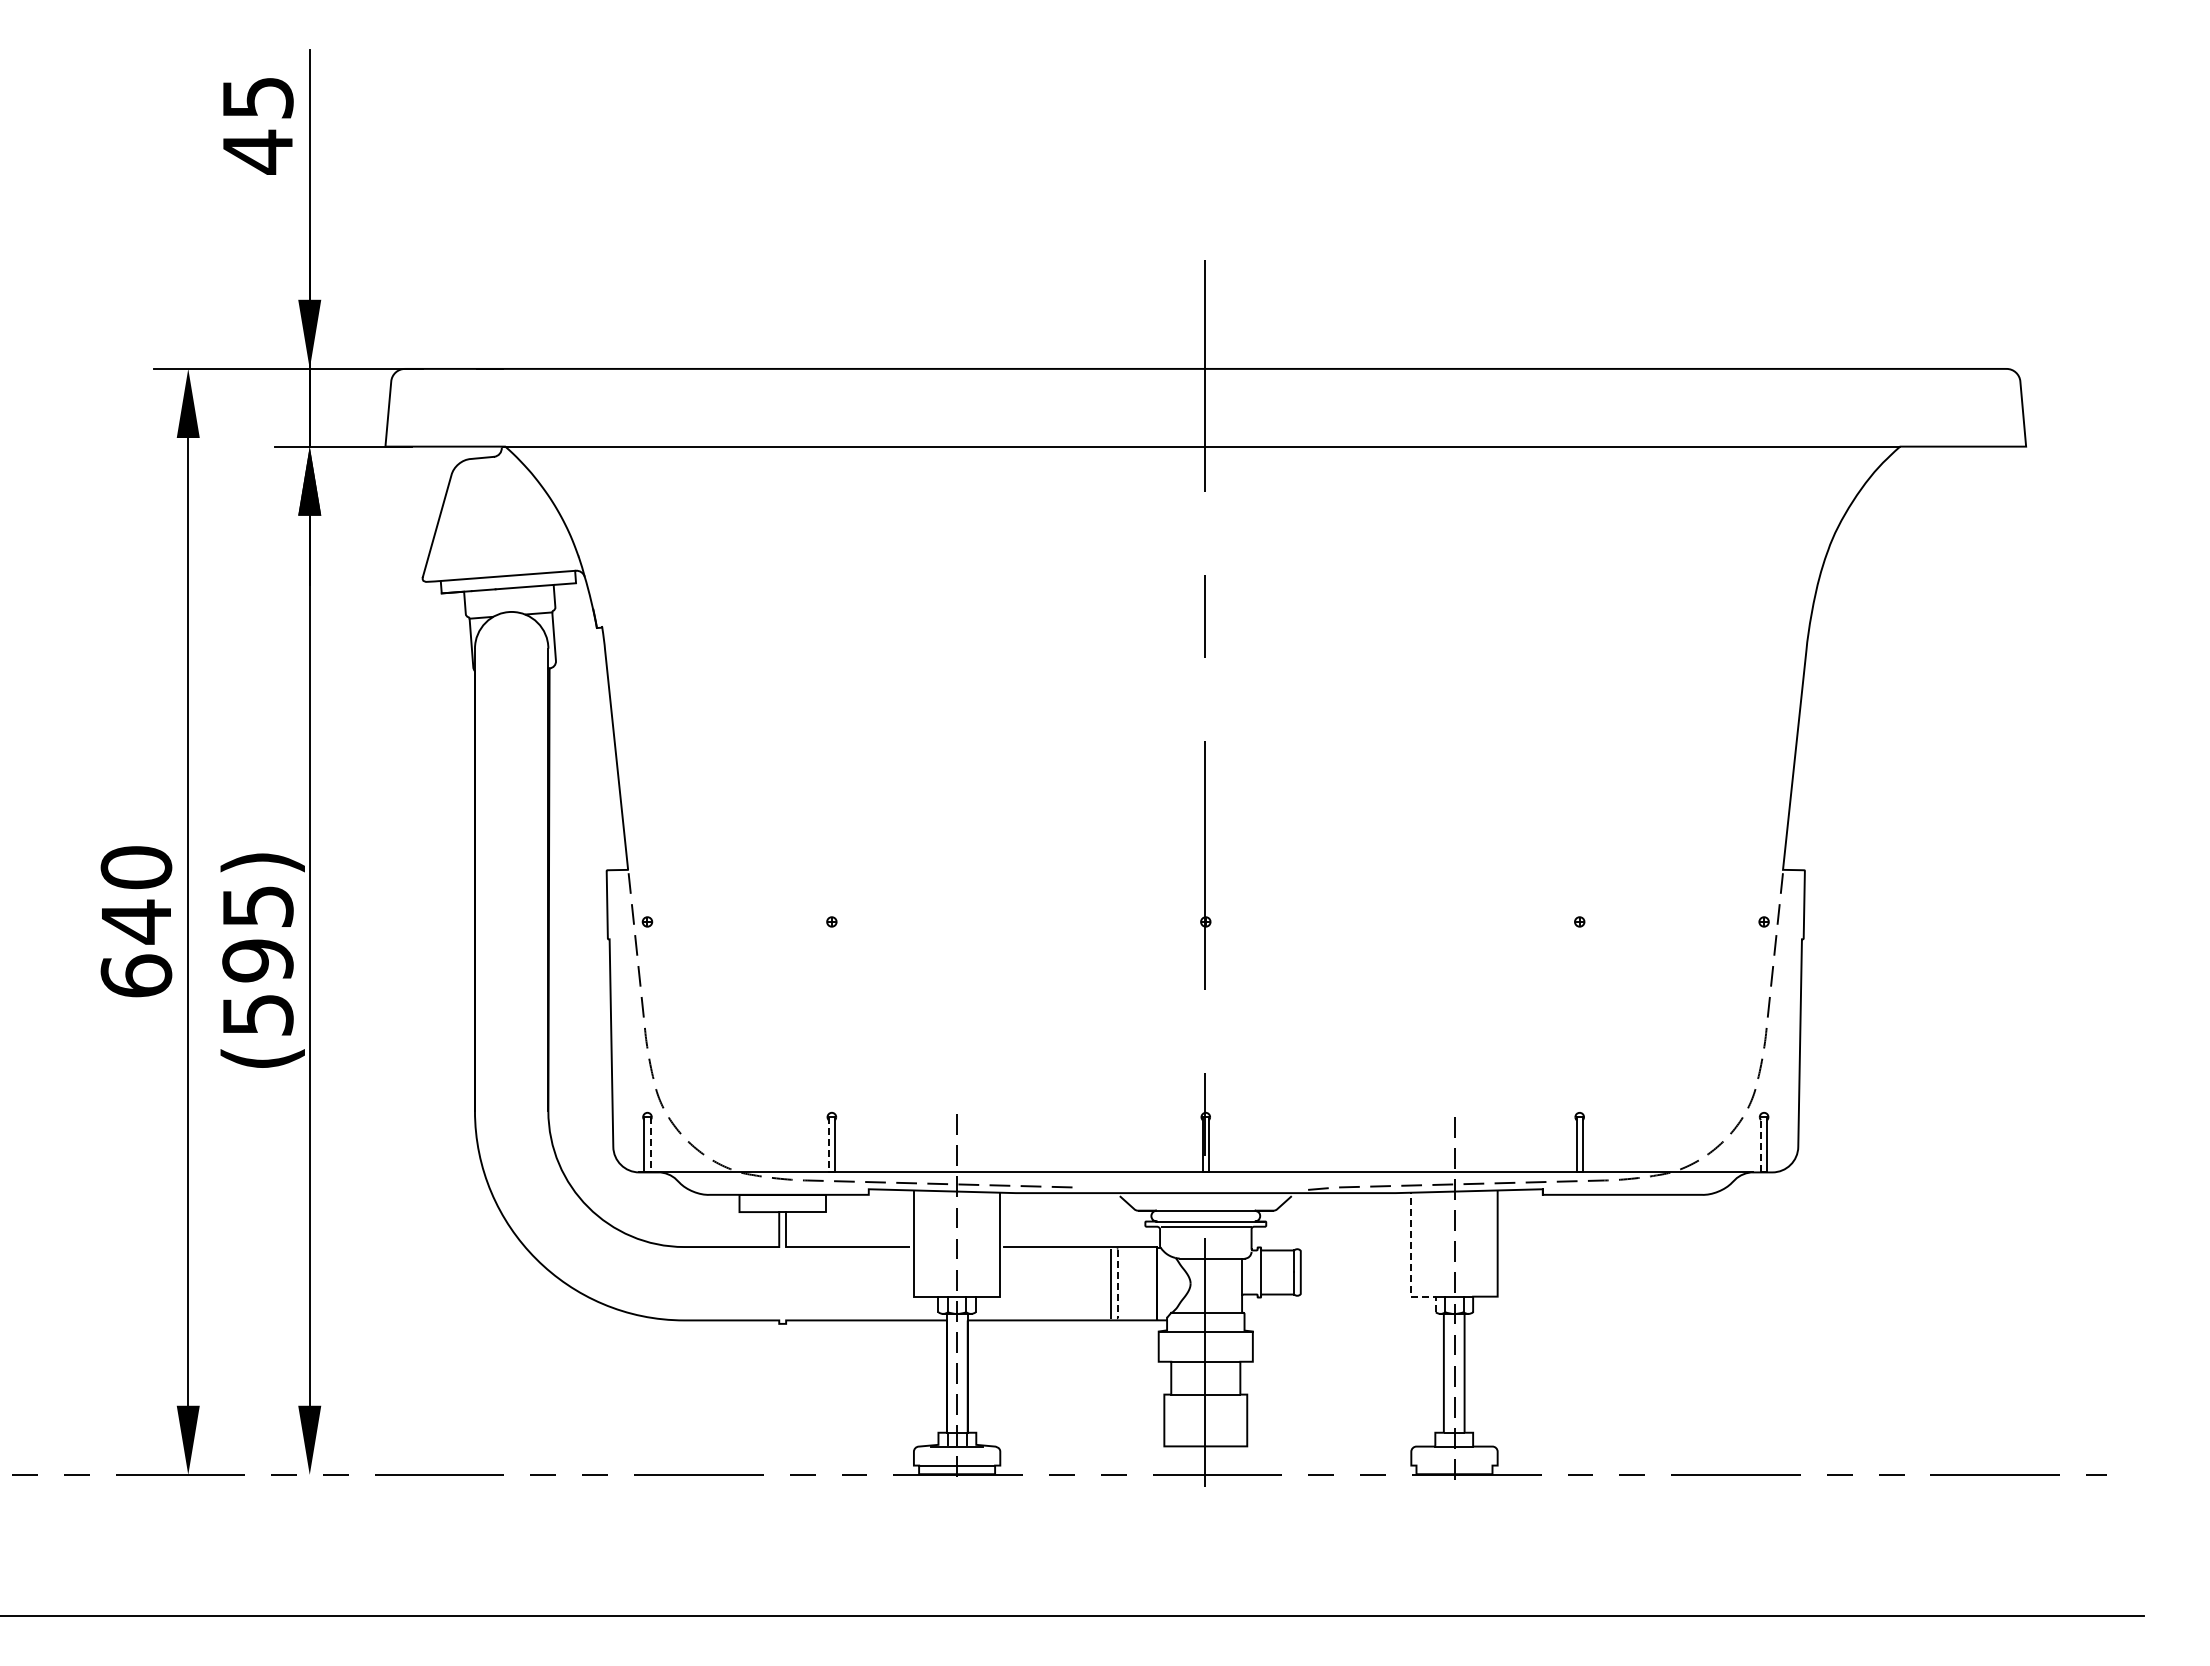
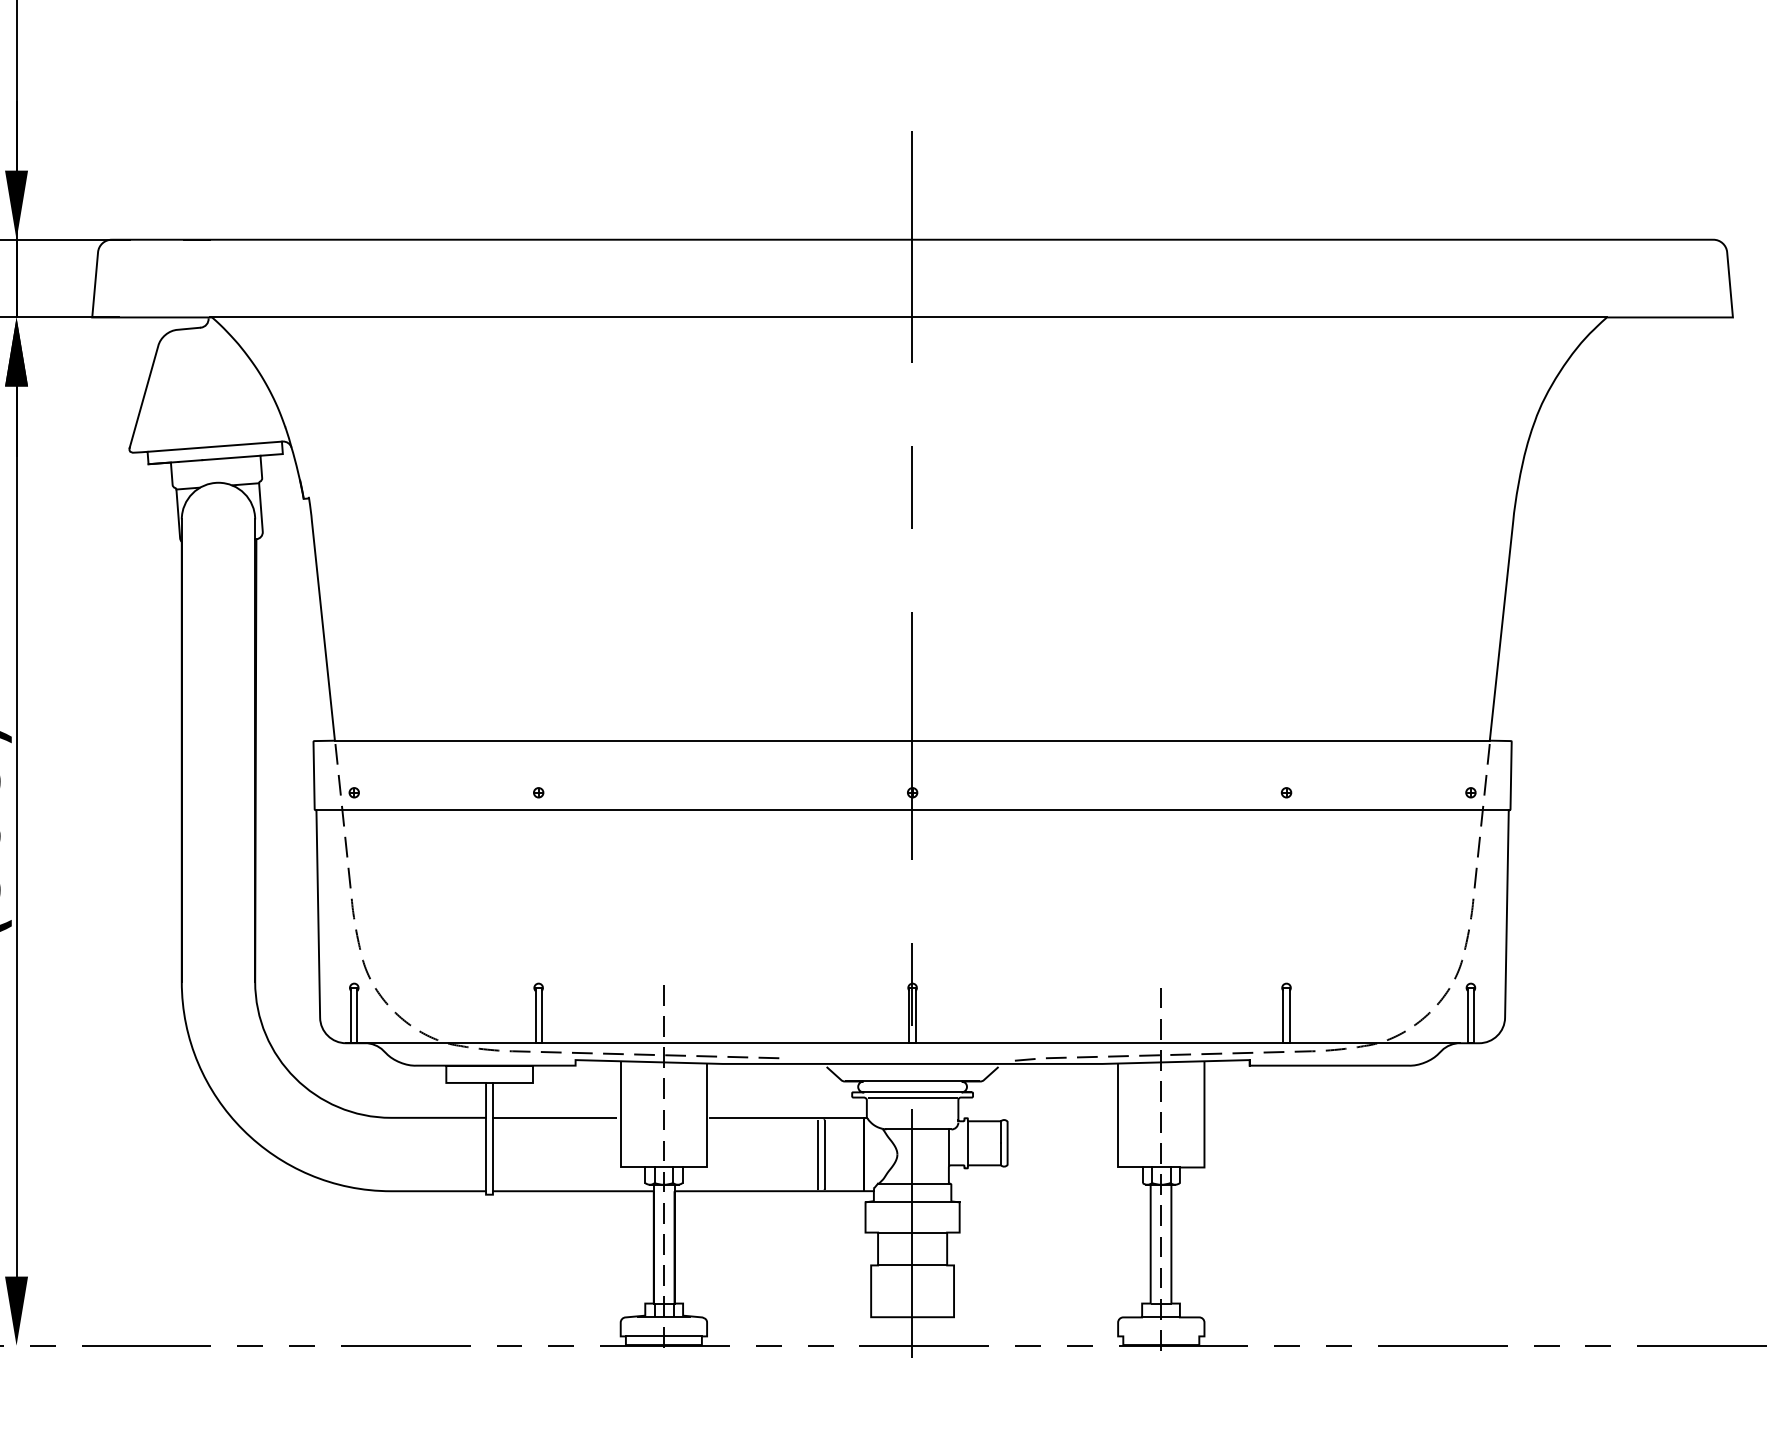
line: (1205, 869) -> (912, 740), added
line: (1205, 939) -> (912, 810), added
line: (650, 1144) -> (357, 1015), dashed -> solid
line: (828, 1144) -> (535, 1015), dashed -> solid
line: (1761, 1144) -> (1468, 1015), dashed -> solid
line: (1411, 1265) -> (1118, 1136), dashed -> solid
line: (779, 1283) -> (486, 1154), added
line: (786, 1283) -> (493, 1154), added
line: (1117, 1284) -> (824, 1155), dashed -> solid

